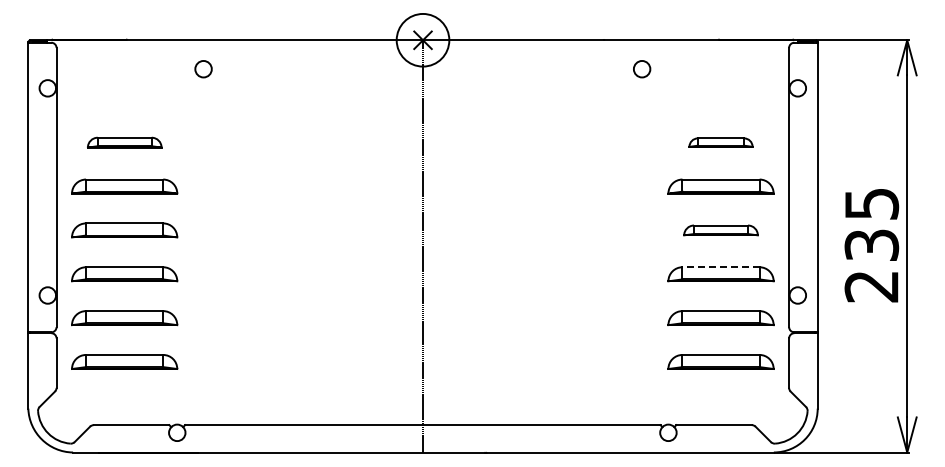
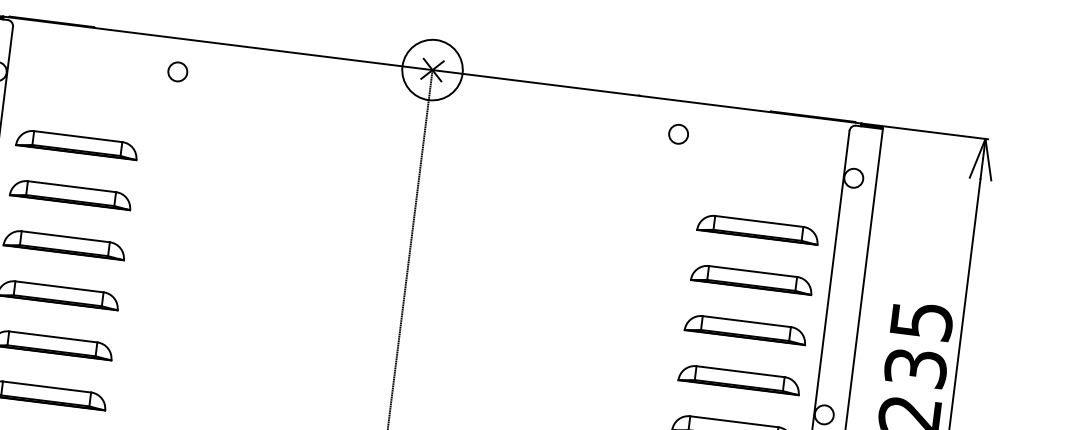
part: (124, 142) -> (77, 144), size x1.43
part: (720, 142) -> (757, 229), size x1.67
part: (720, 230) -> (745, 329), size x1.43
line: (721, 267) -> (741, 372), dashed -> solid

